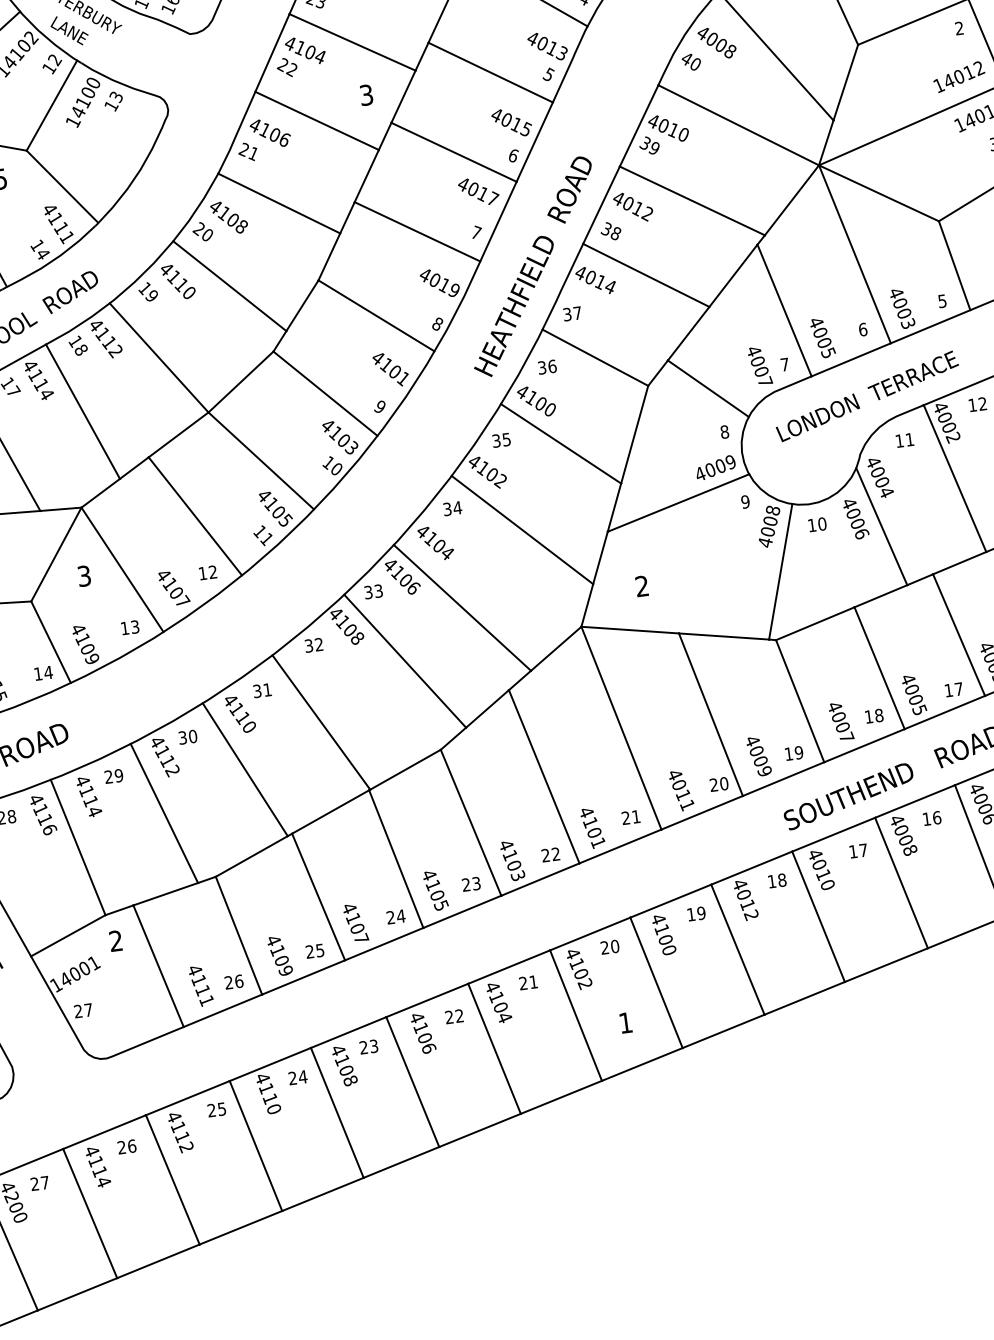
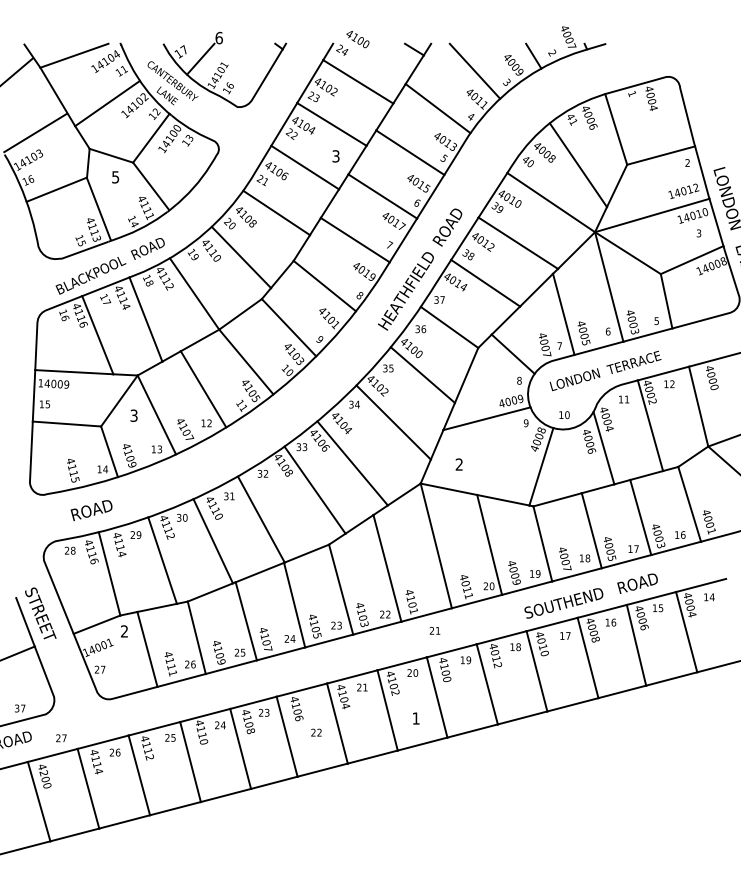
text: (817, 525) -> (564, 415), moved
text: (630, 816) -> (434, 630), moved
text: (454, 1016) -> (316, 732), moved
text: (40, 1183) -> (61, 738), moved

